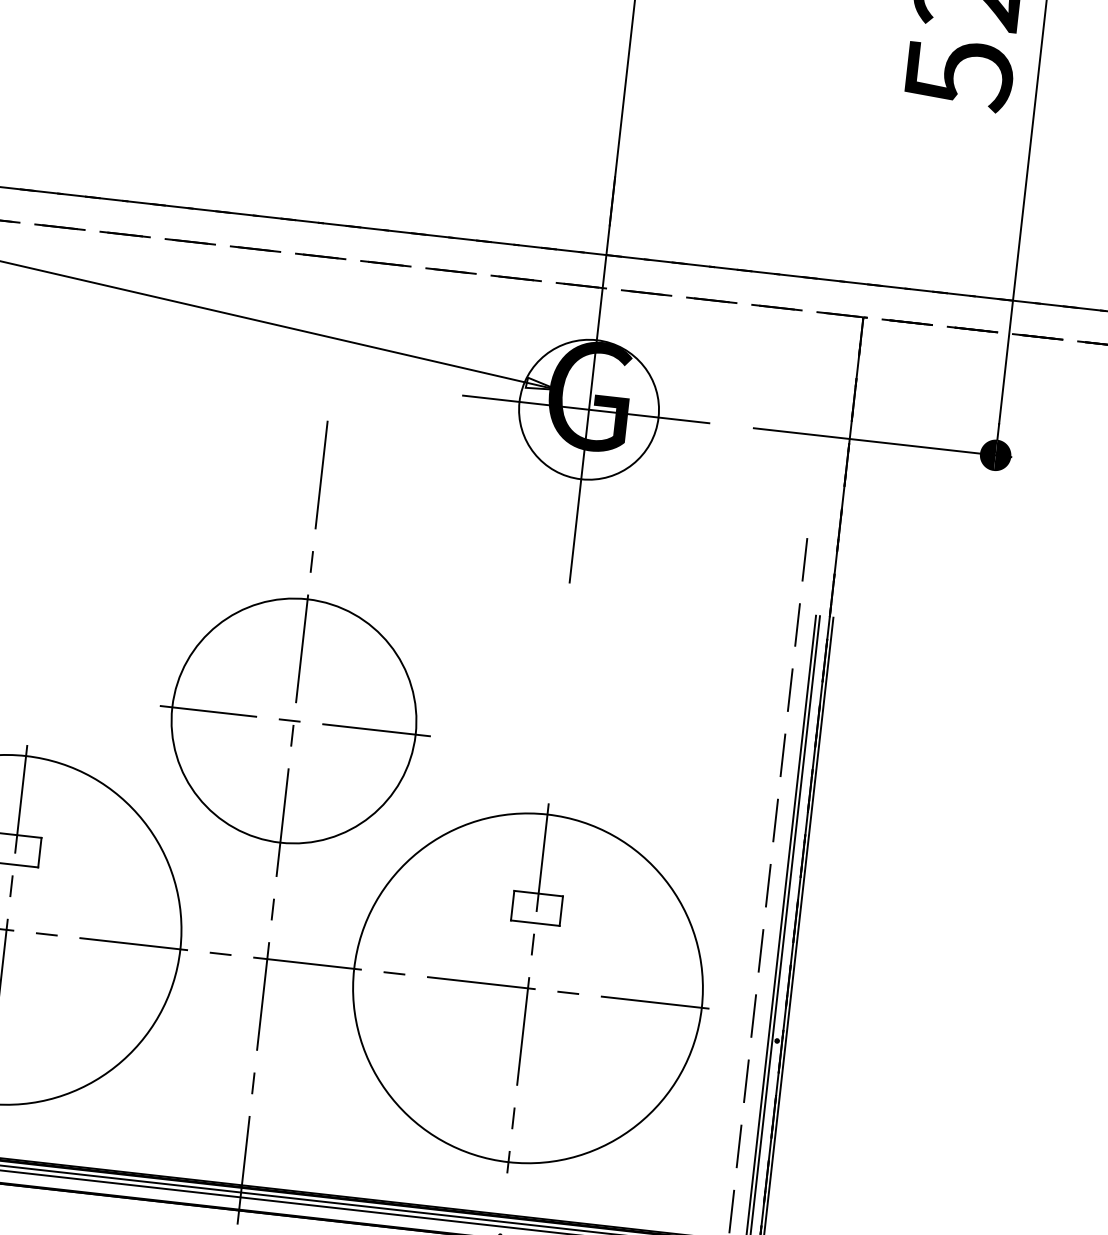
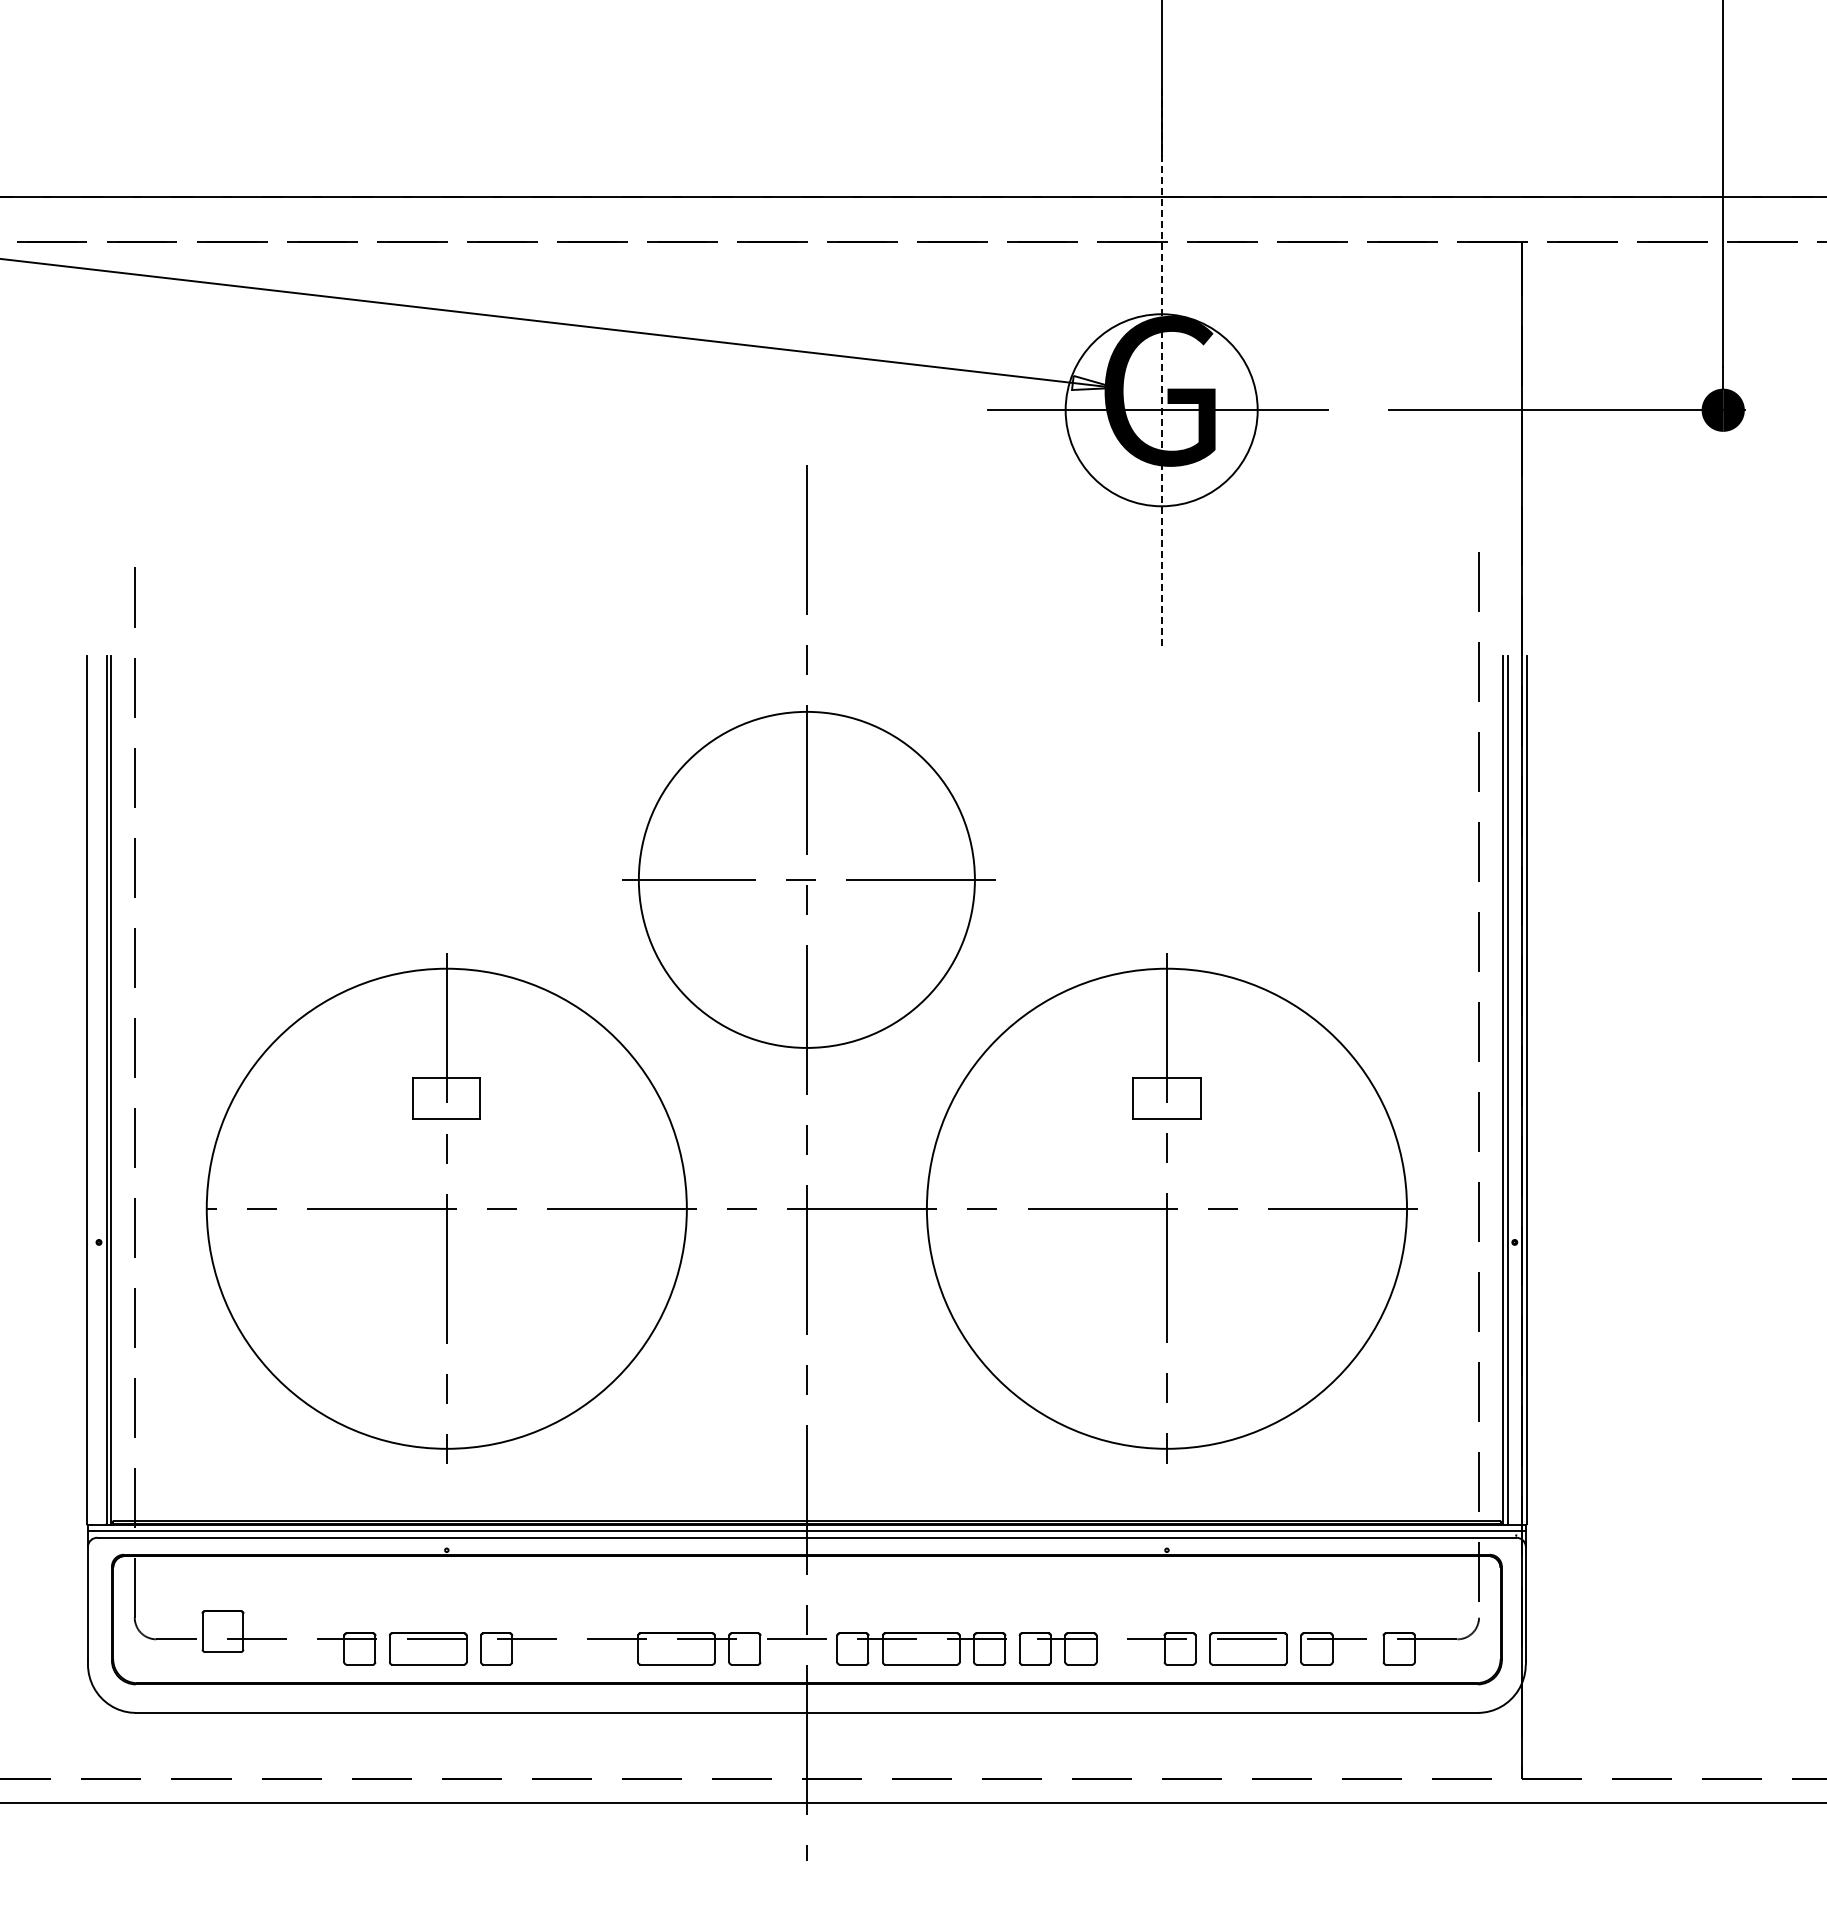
line: (592, 380) -> (1161, 369), solid -> dashed

